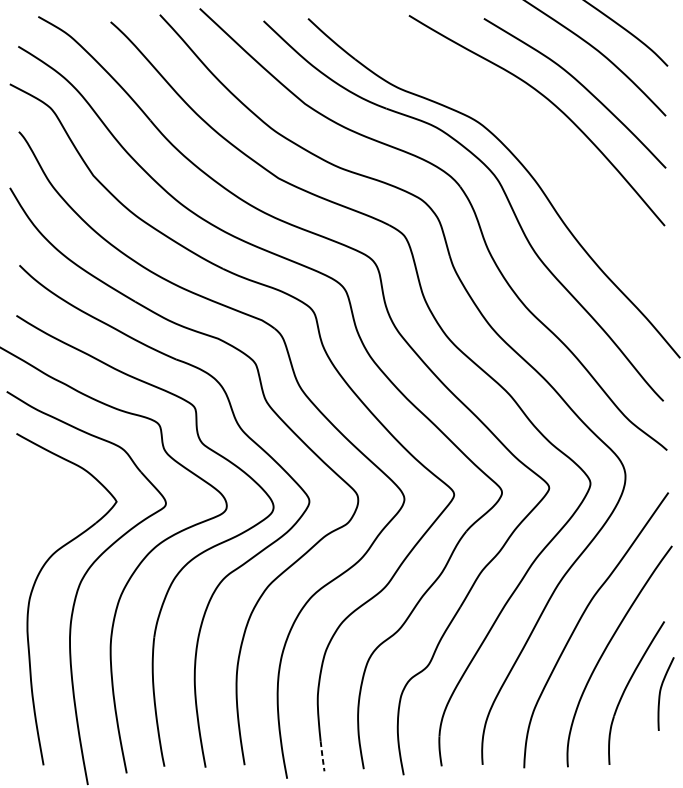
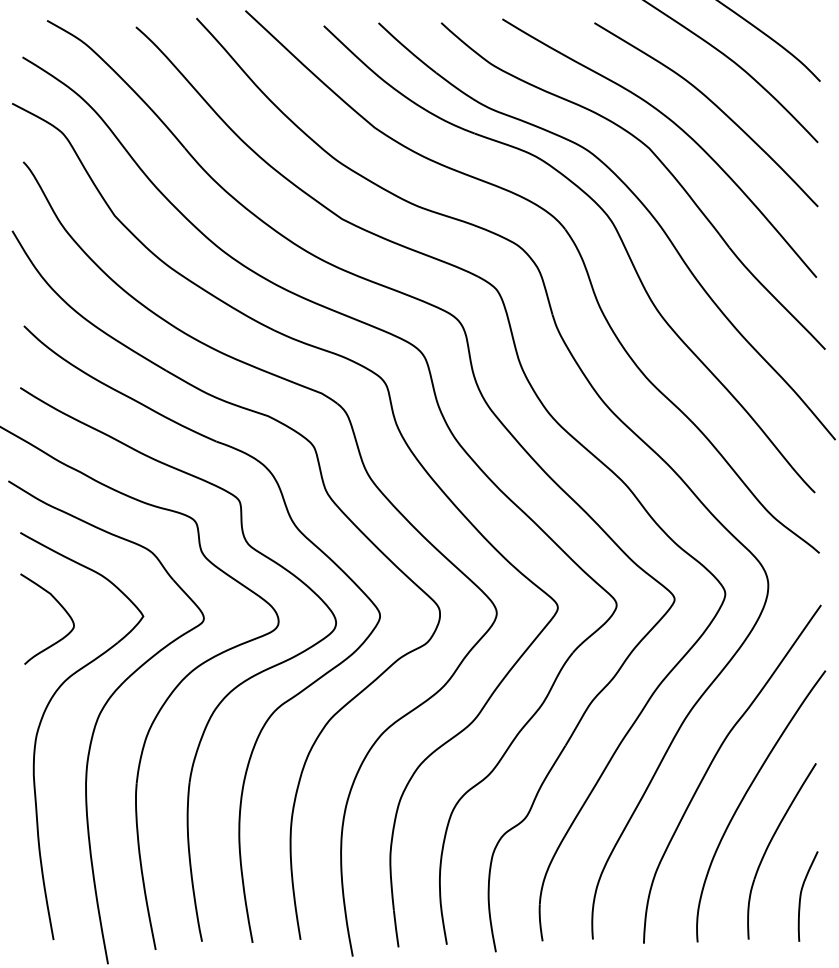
part: (535, 129) -> (657, 159), added
curve: (48, 492) -> (59, 605), added
curve: (660, 694) -> (801, 896), moved
line: (322, 756) -> (396, 929), dashed -> solid

